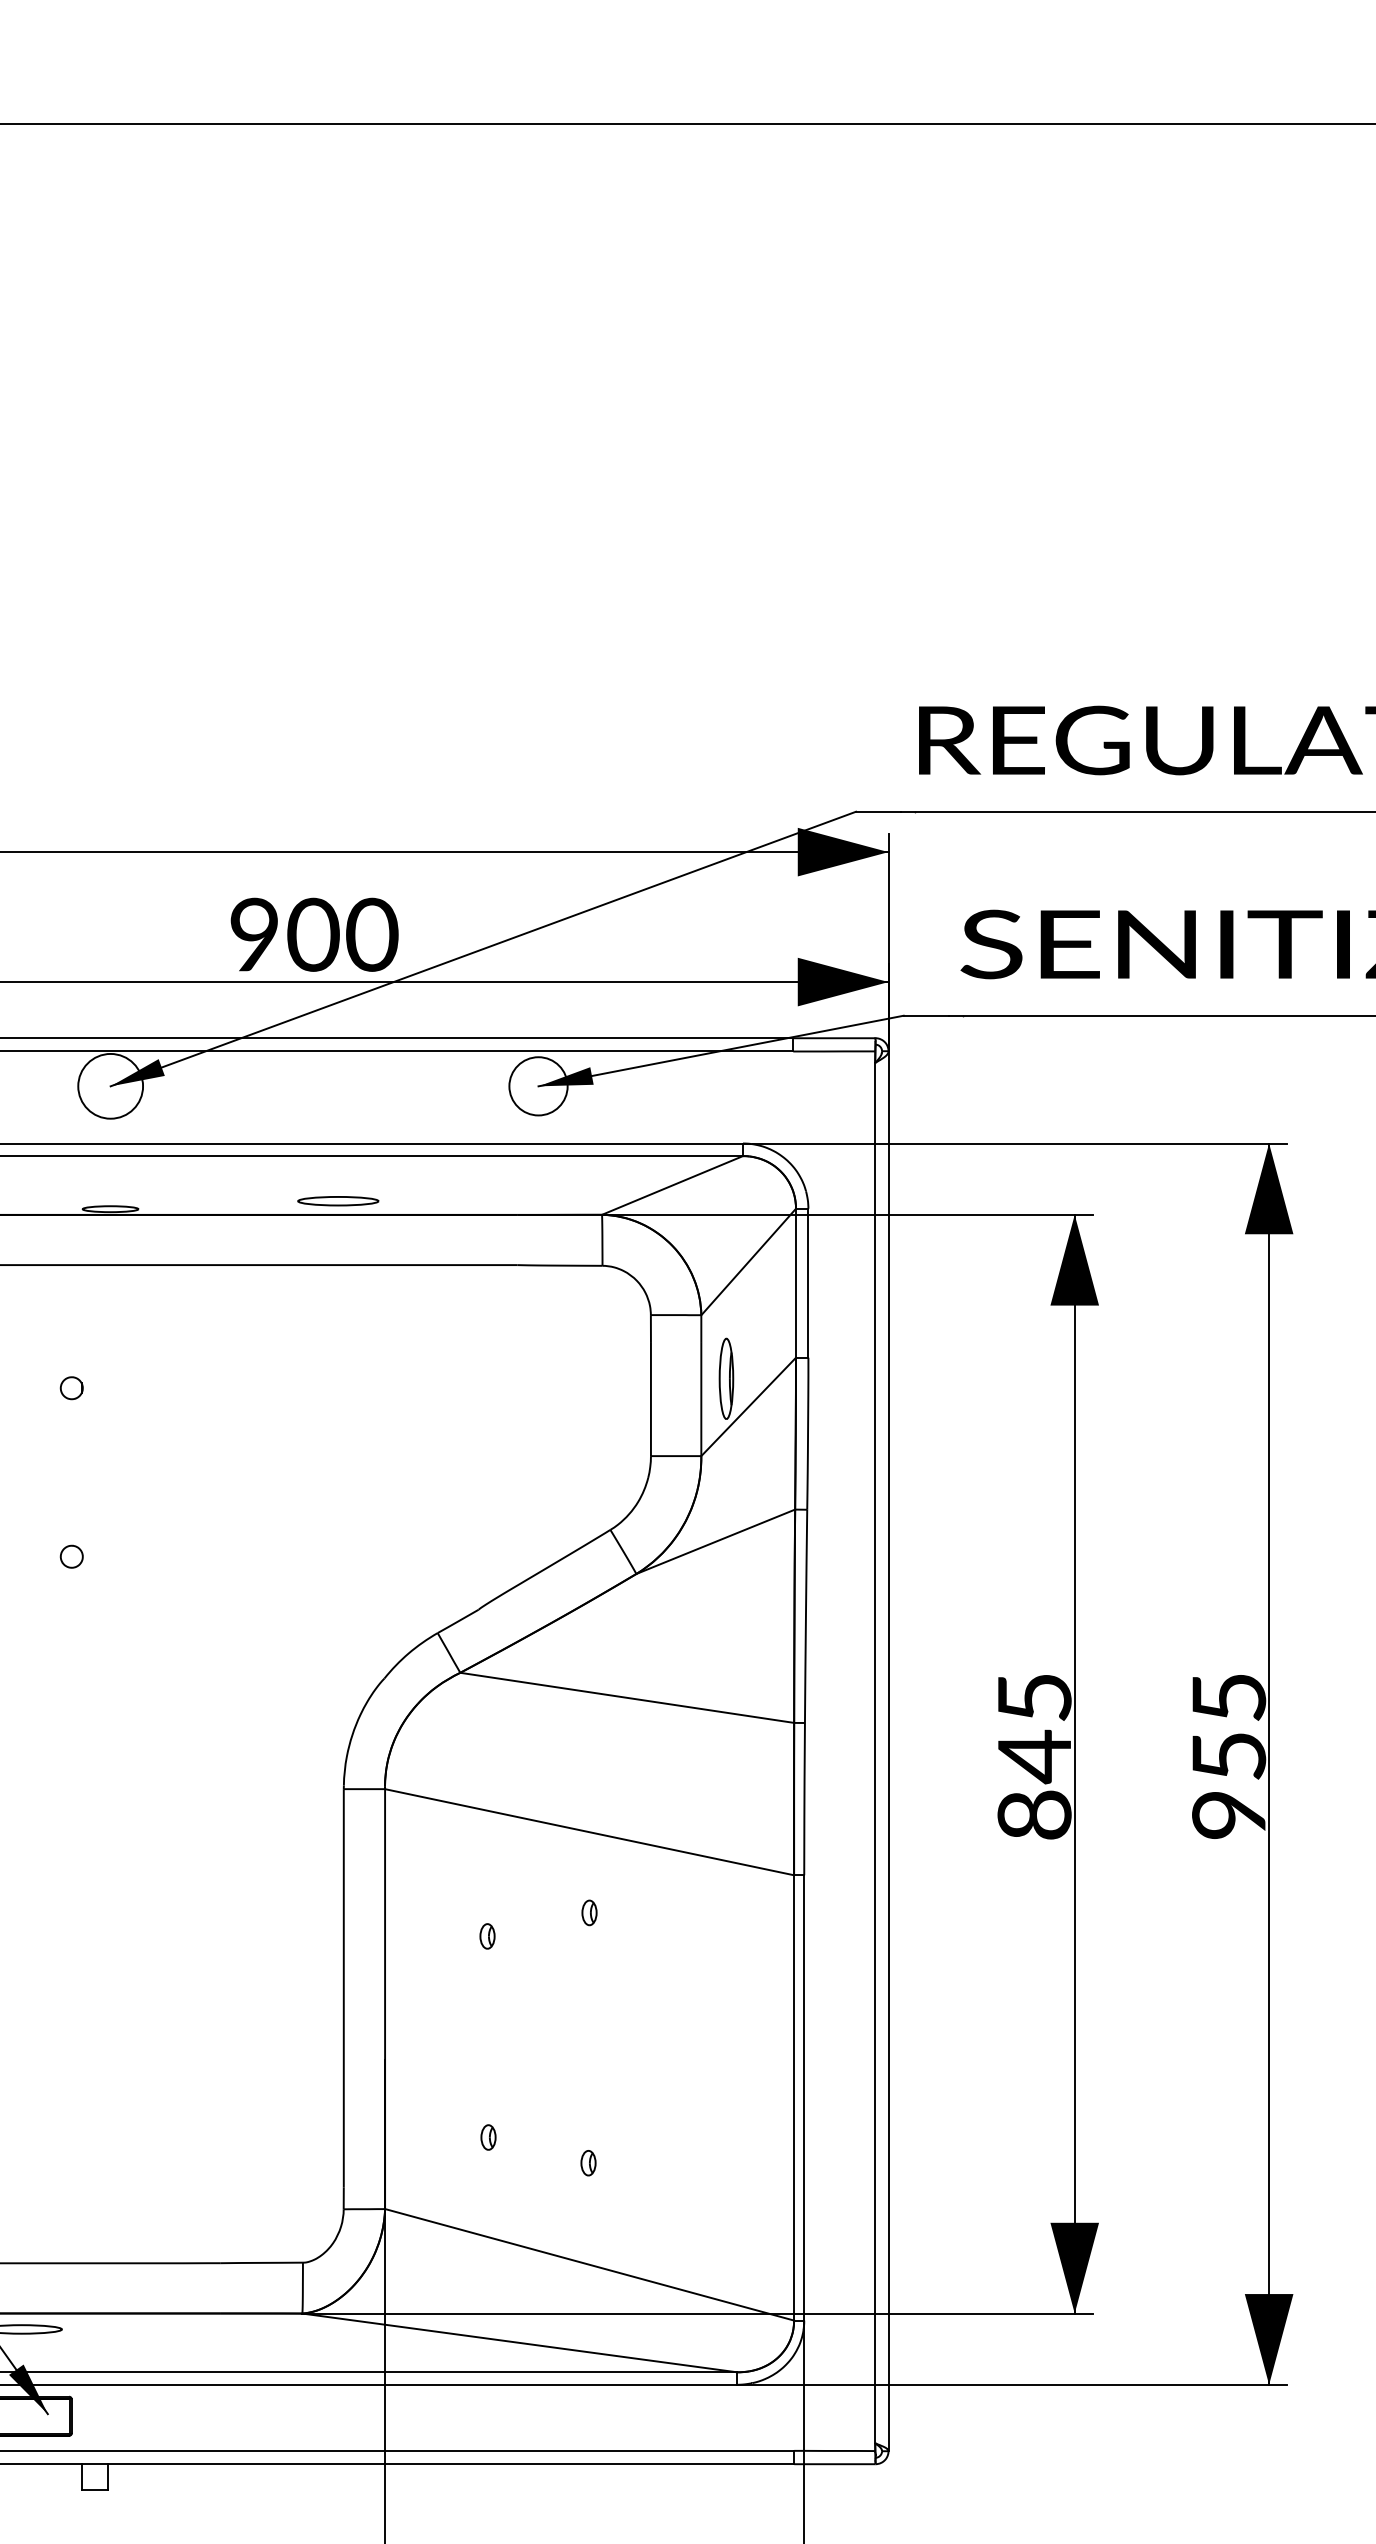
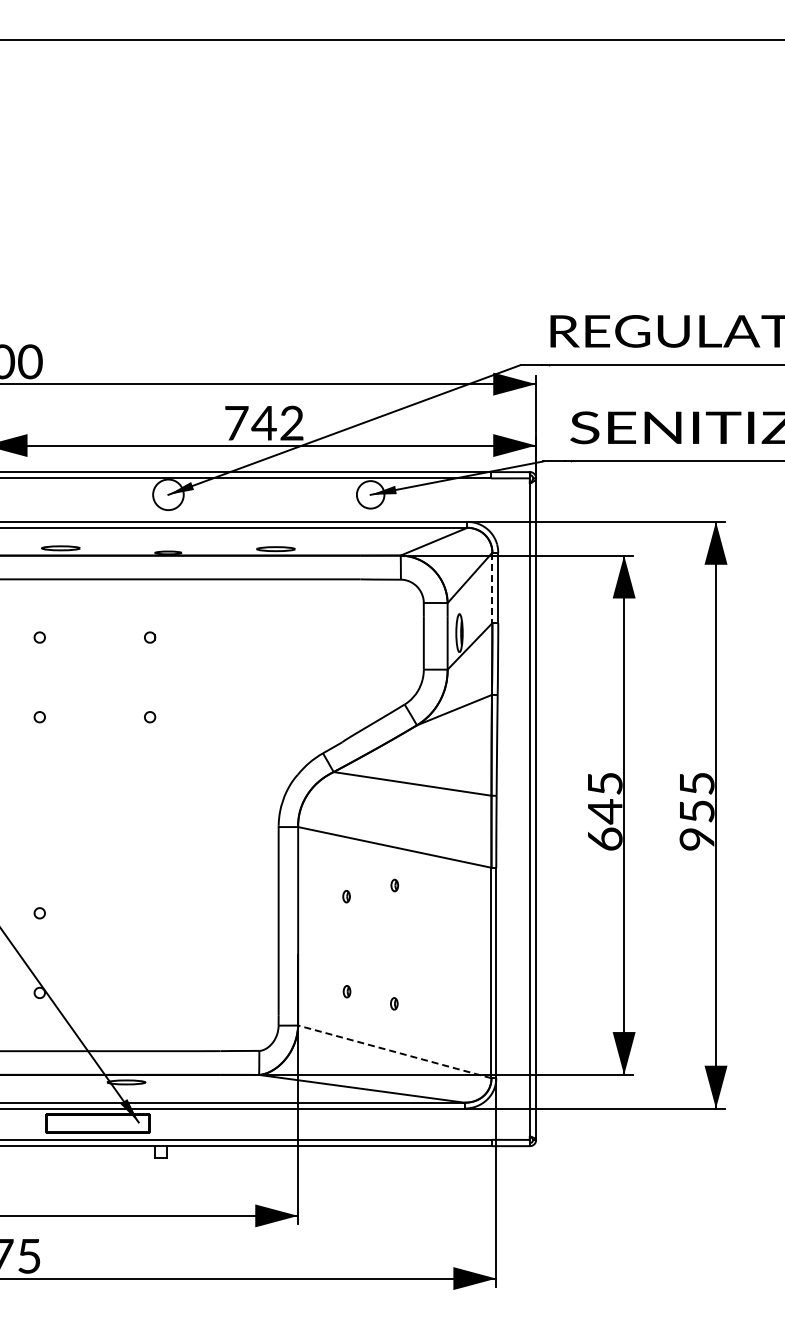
text: (313, 933) -> (264, 422), 900 -> 742
line: (796, 1284) -> (492, 588), solid -> dashed
text: (1033, 1813) -> (604, 838), 845 -> 645
line: (588, 2263) -> (394, 1051), solid -> dashed

